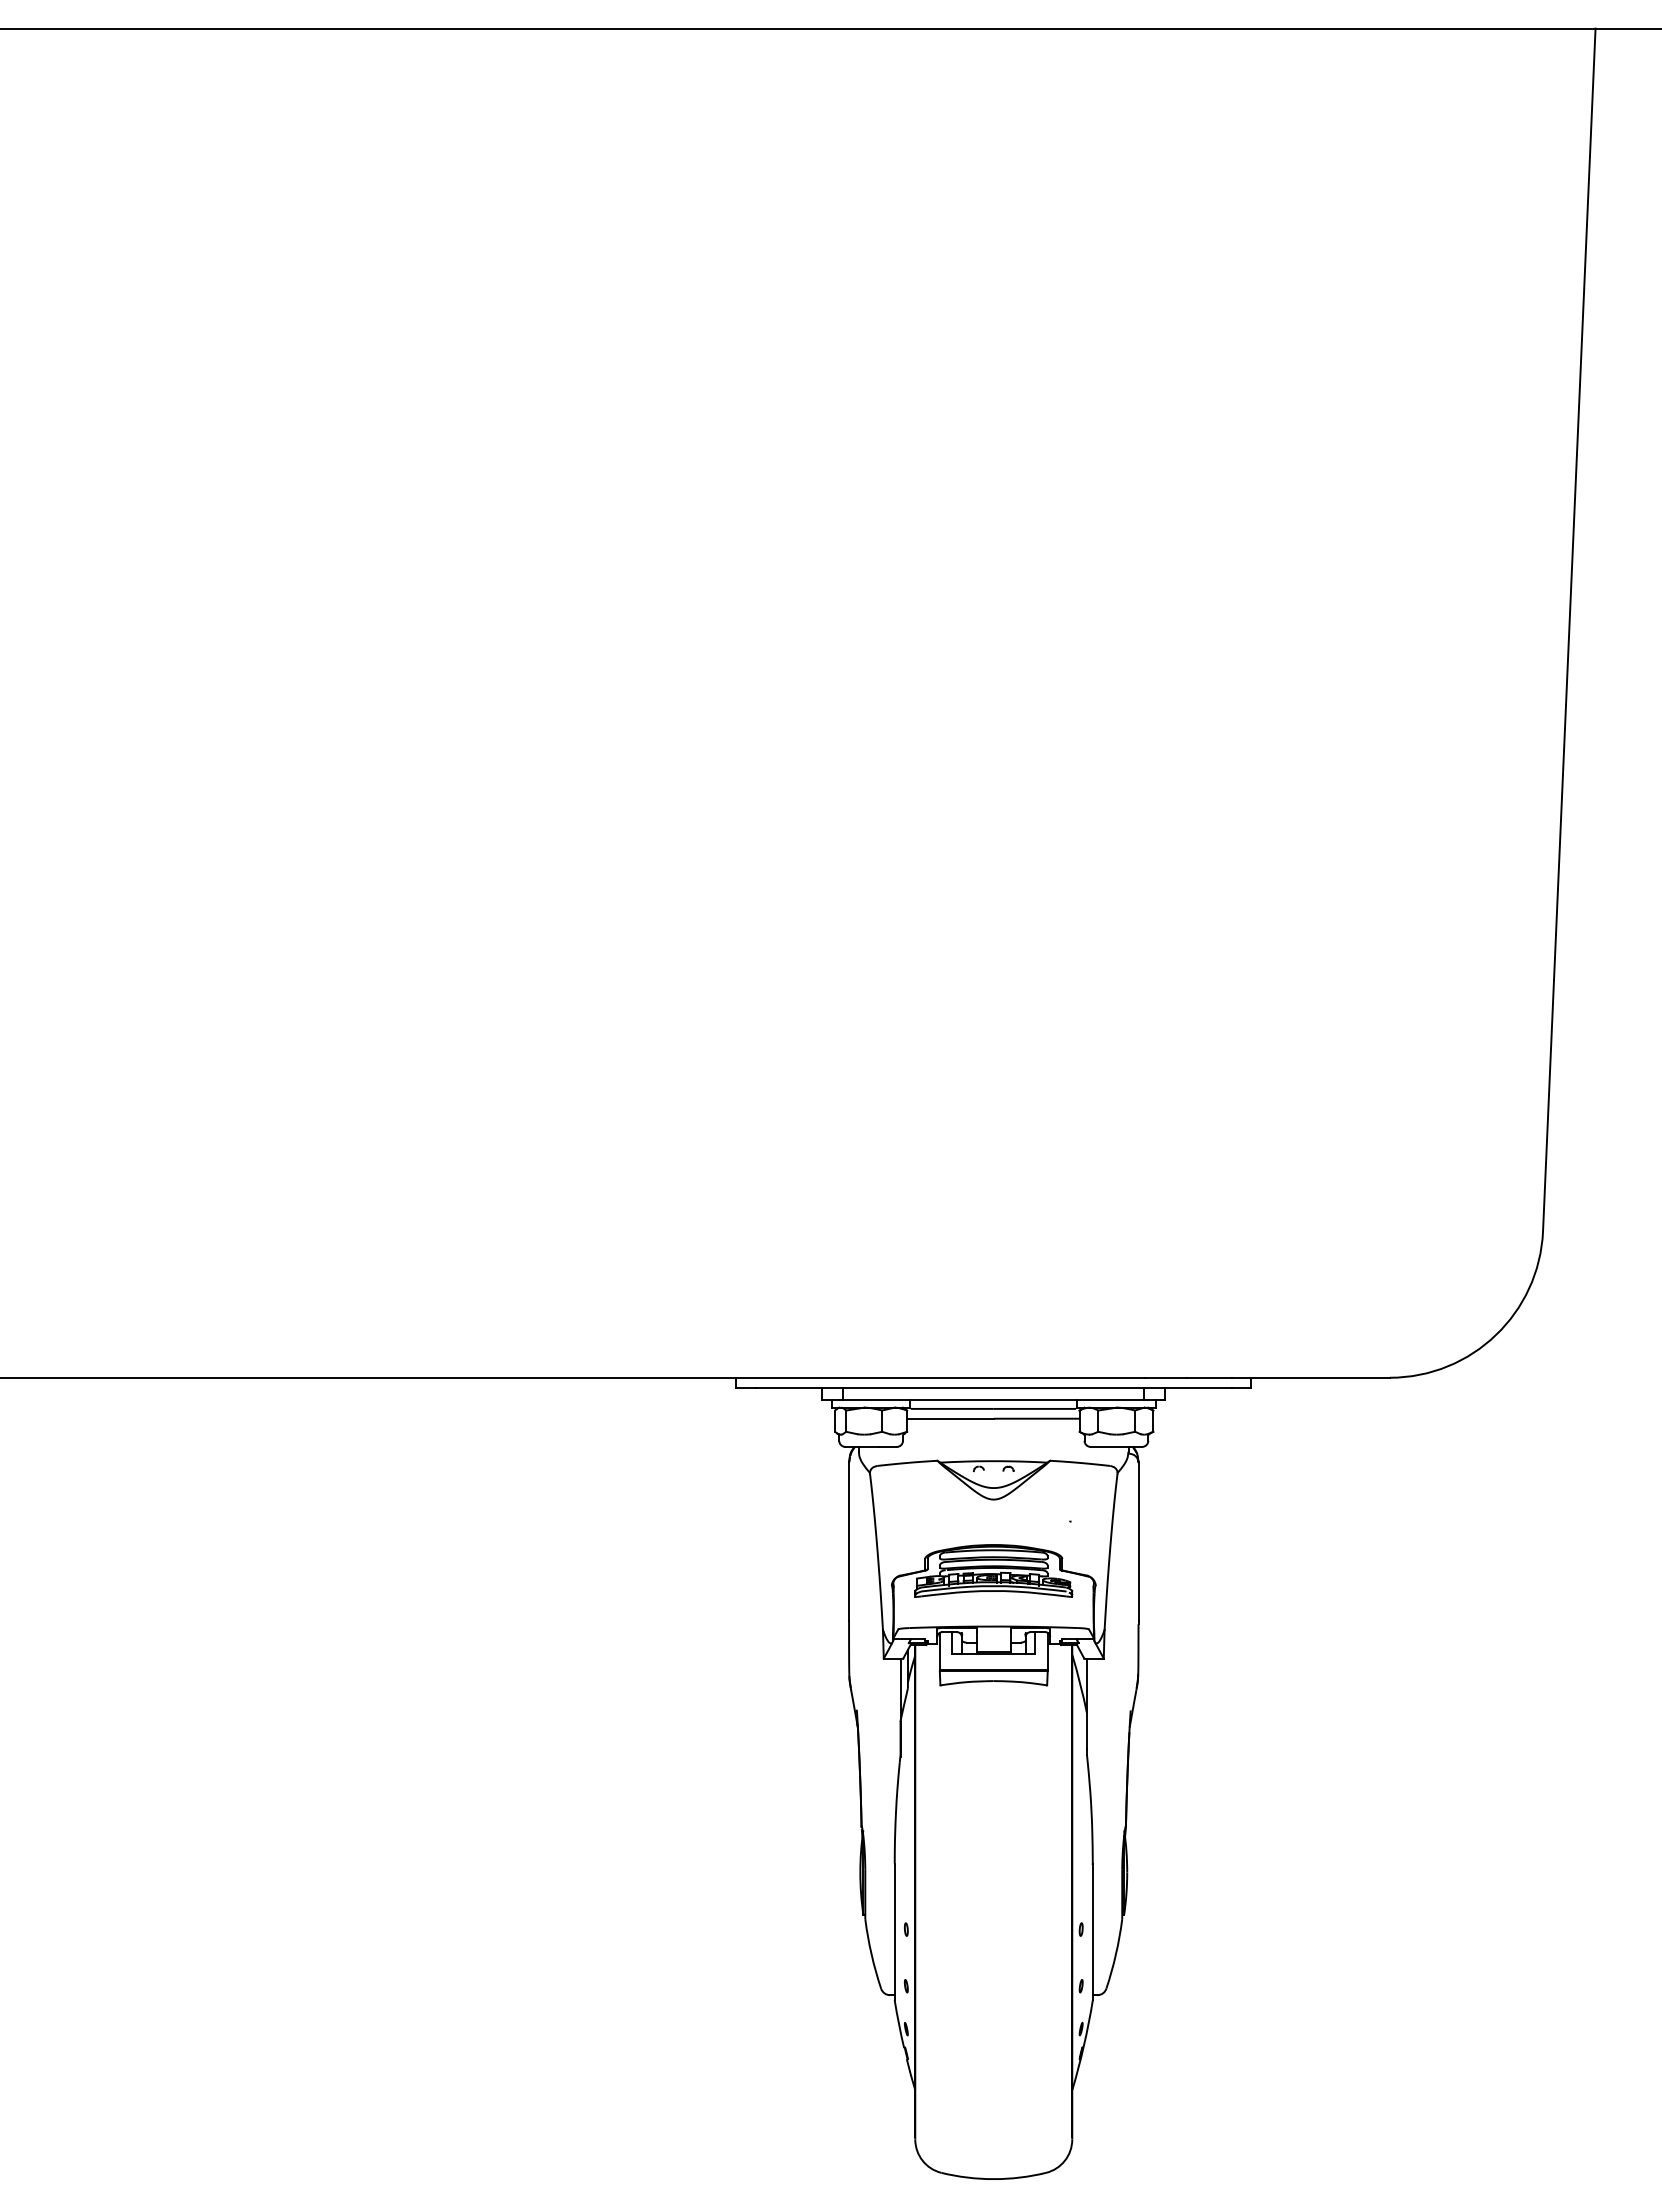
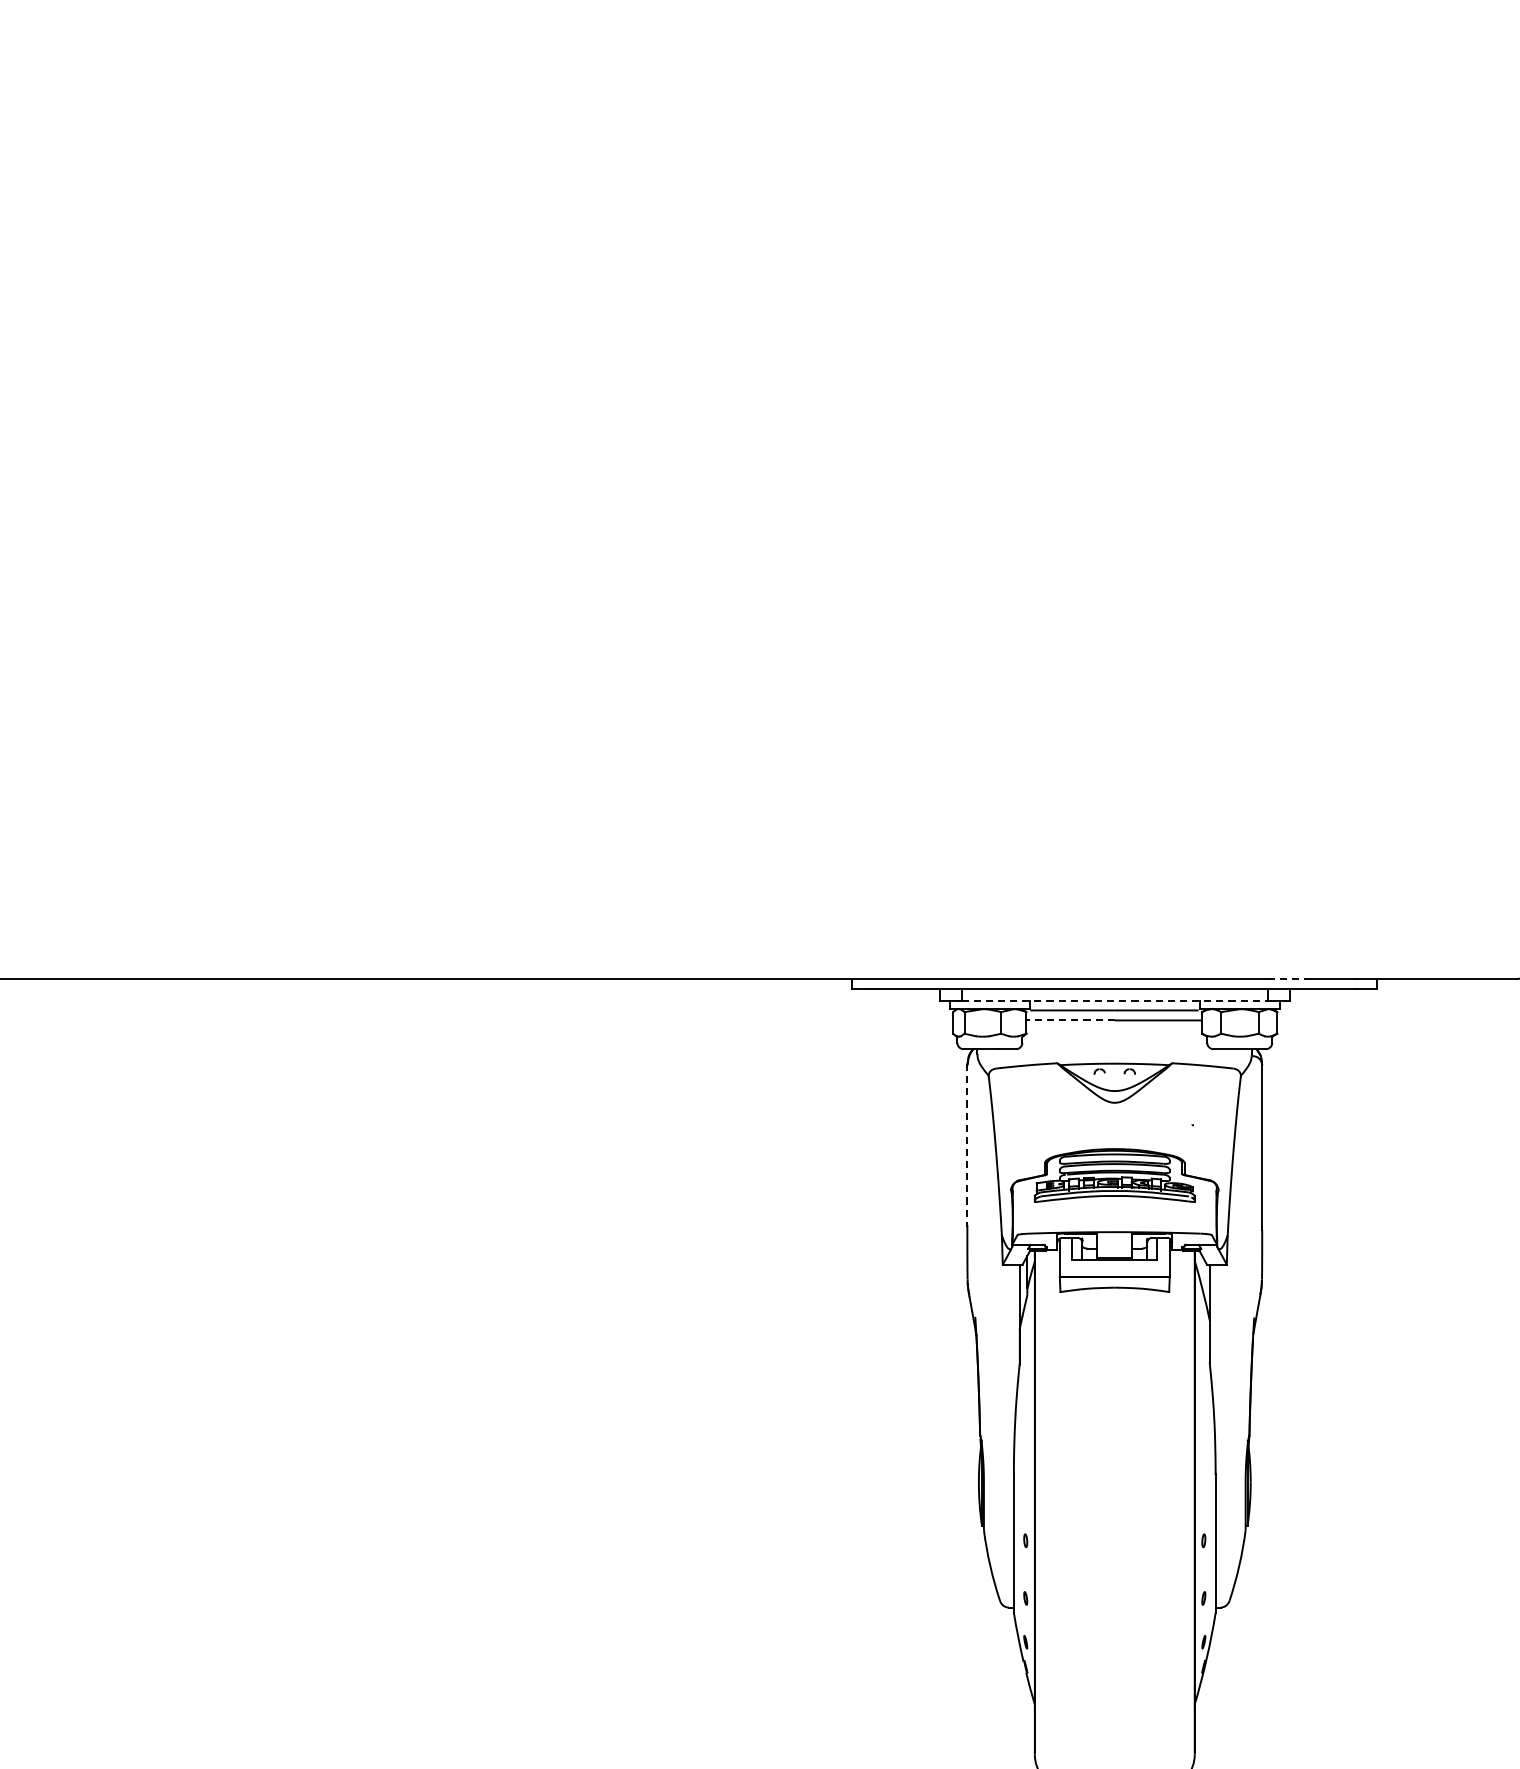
line: (1165, 1377) -> (1289, 978), solid -> dashed
line: (994, 1399) -> (1115, 1000), solid -> dashed
line: (949, 1418) -> (1069, 1020), solid -> dashed
line: (849, 1541) -> (967, 1145), solid -> dashed

